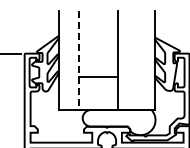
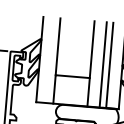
line: (132, 59) -> (103, 64), added
line: (140, 59) -> (110, 64), added
line: (78, 60) -> (56, 61), dashed -> solid

